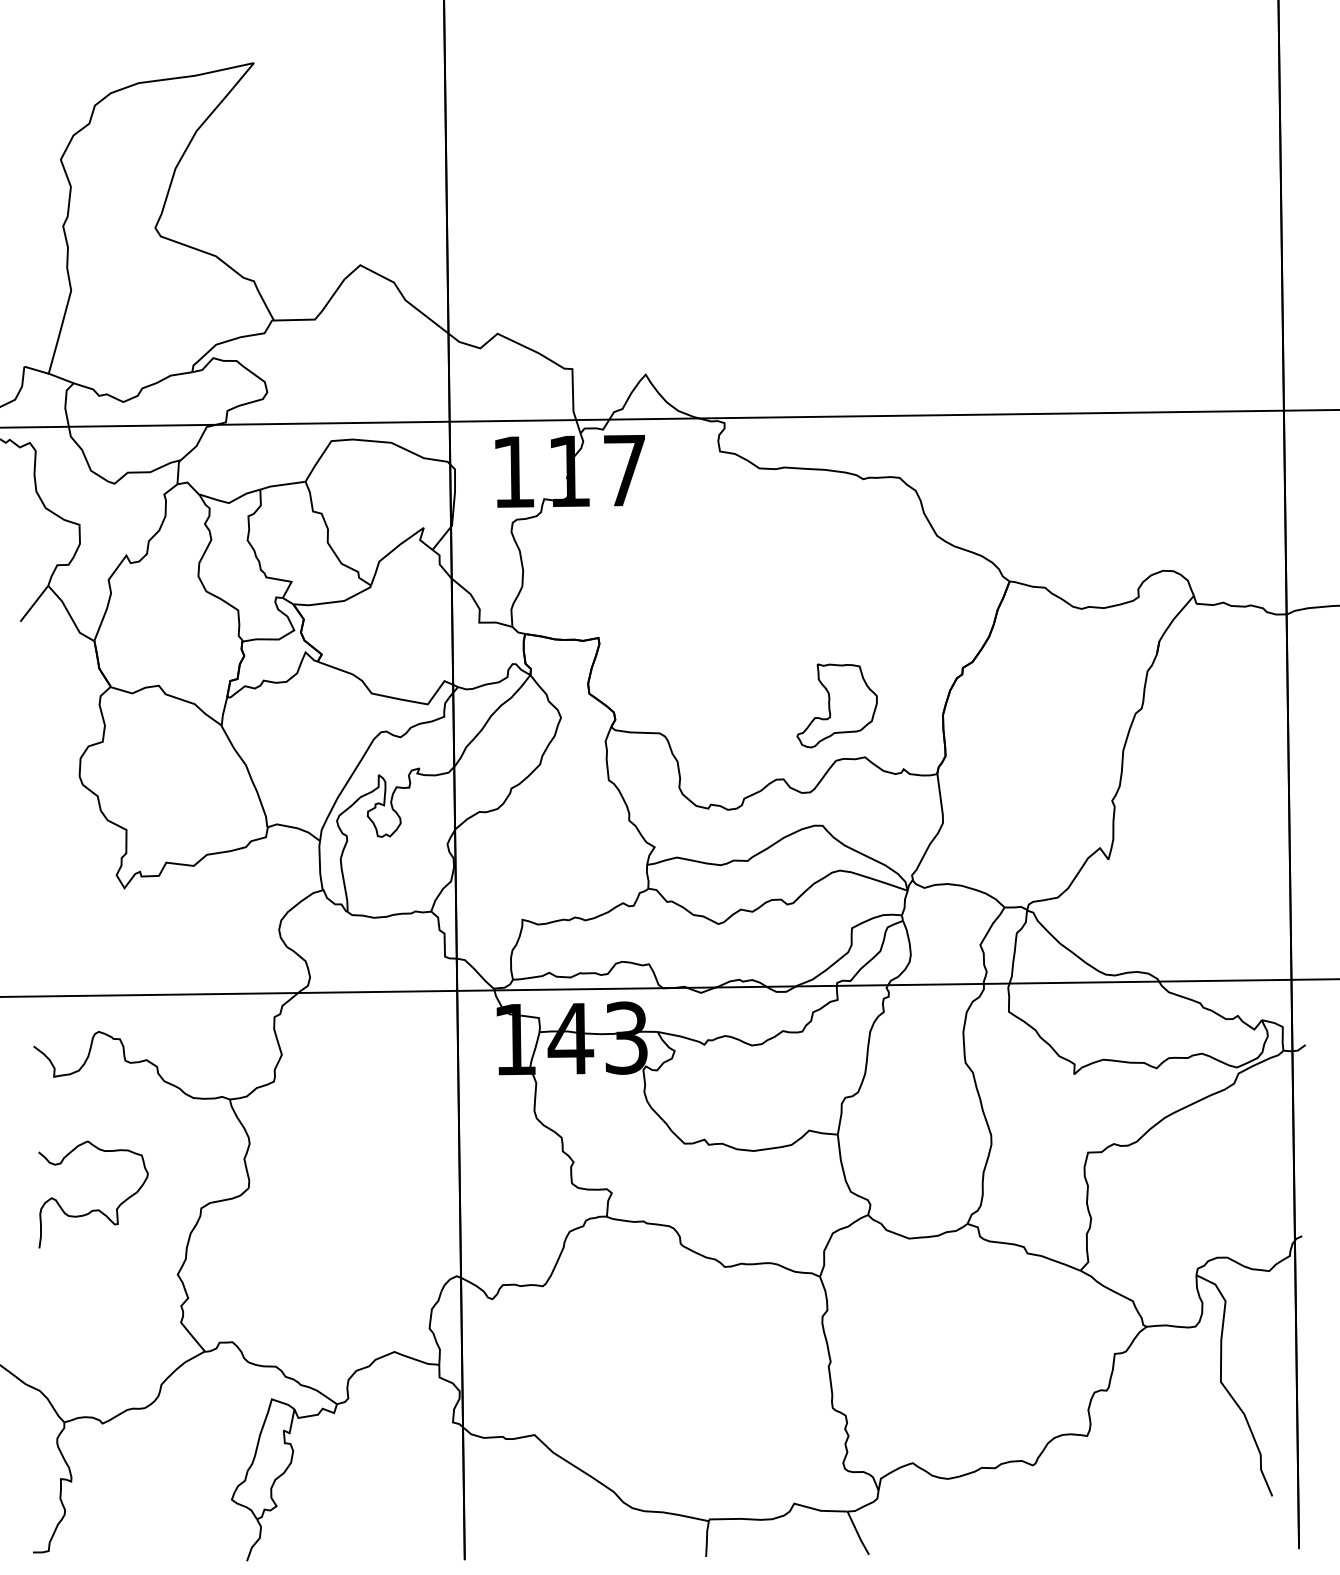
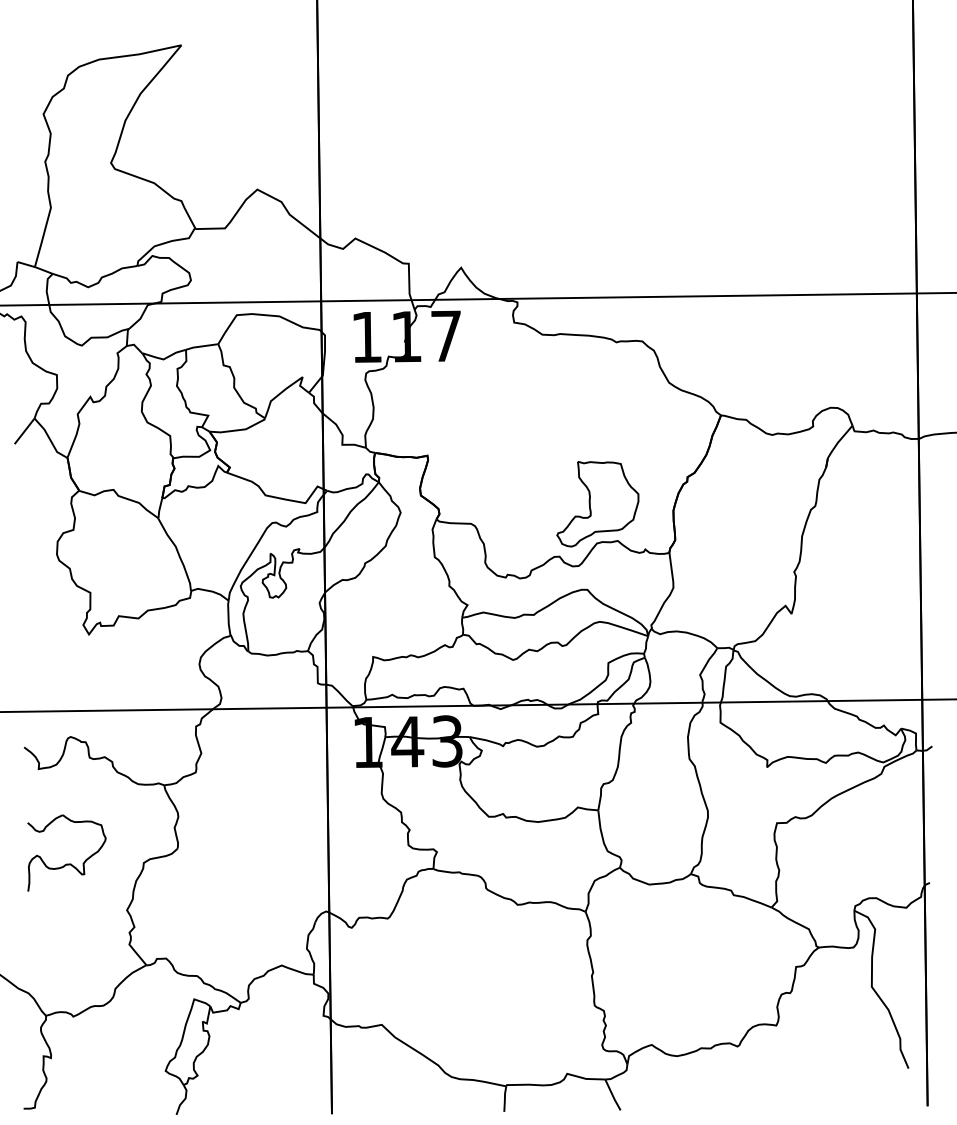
part: (836, 705) -> (597, 503), size x1.43

